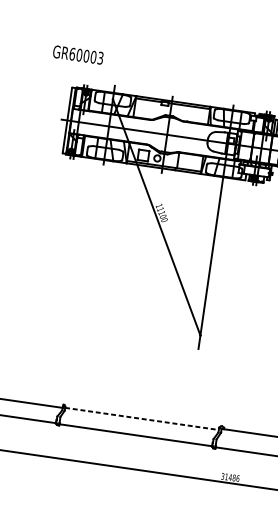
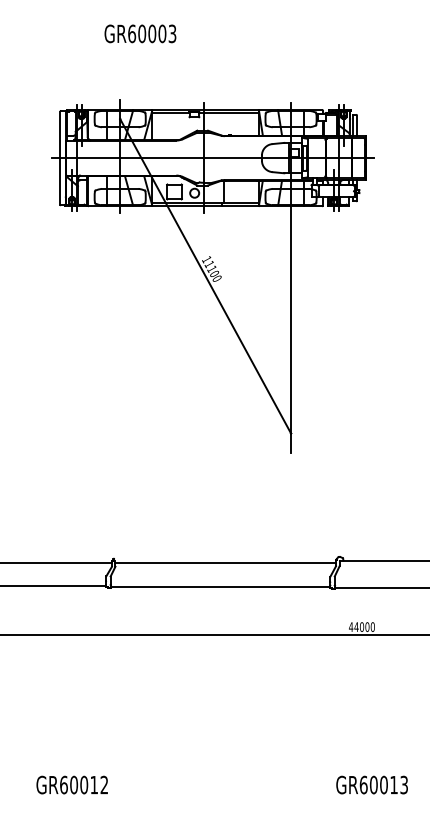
text: (78, 54) -> (140, 33), moved
line: (142, 418) -> (226, 562), dashed -> solid
text: (230, 477) -> (361, 626), 31486 -> 44000

